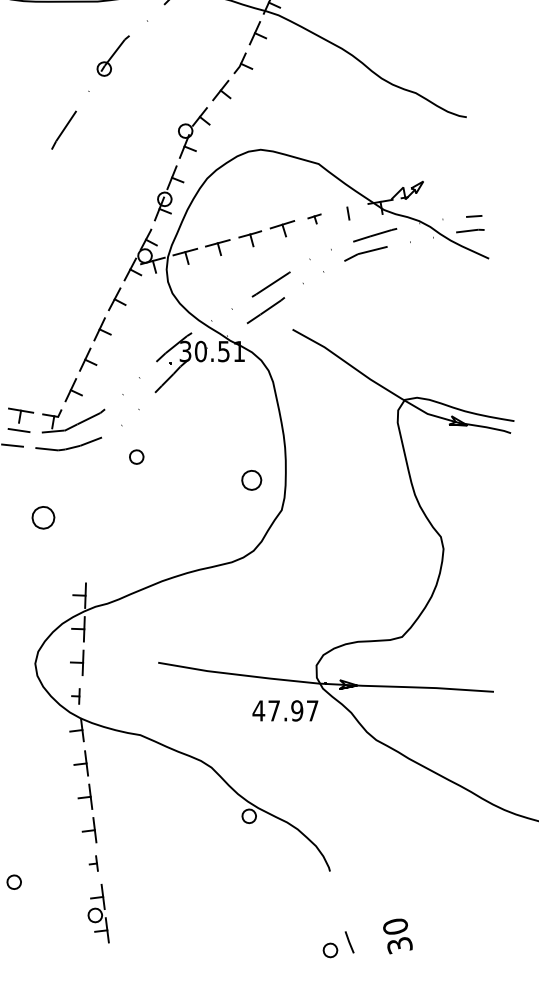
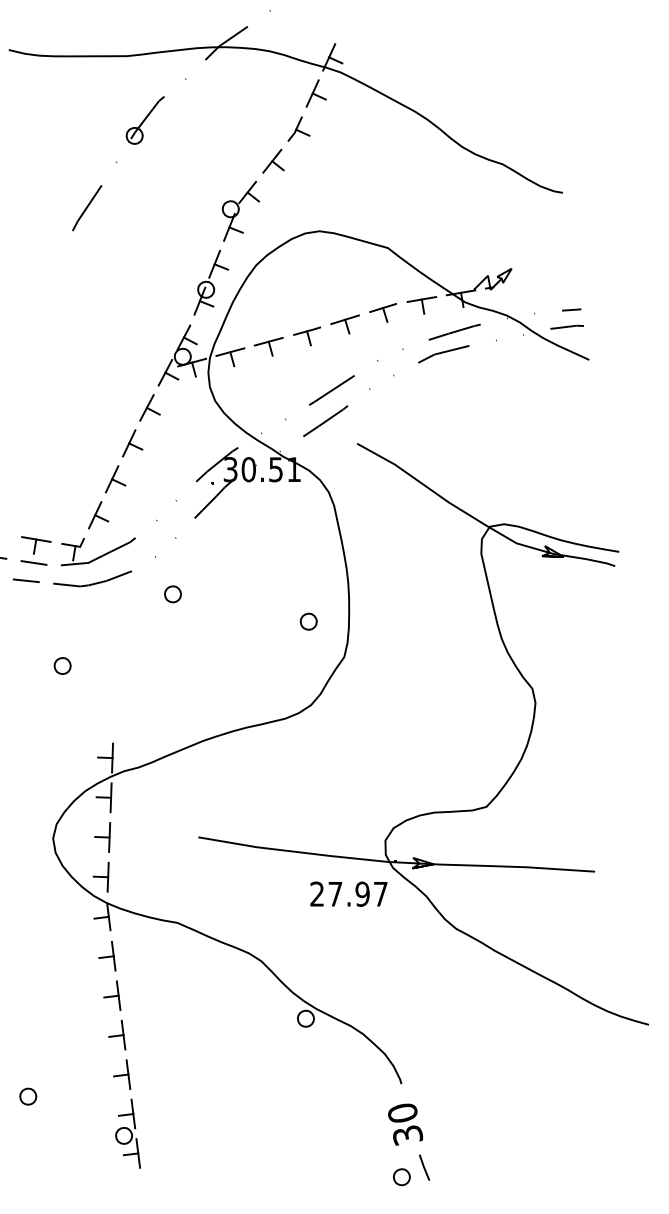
line: (347, 207) -> (421, 299), added
part: (314, 218) -> (382, 312), size x1.67
part: (251, 480) -> (308, 621), size x0.71
part: (43, 517) -> (62, 665), size x0.62
part: (75, 695) -> (100, 876), size x1.67
text: (258, 710) -> (316, 893), 47.97 -> 27.97
part: (93, 863) -> (122, 1074), size x1.67
text: (397, 936) -> (405, 1124), moved

